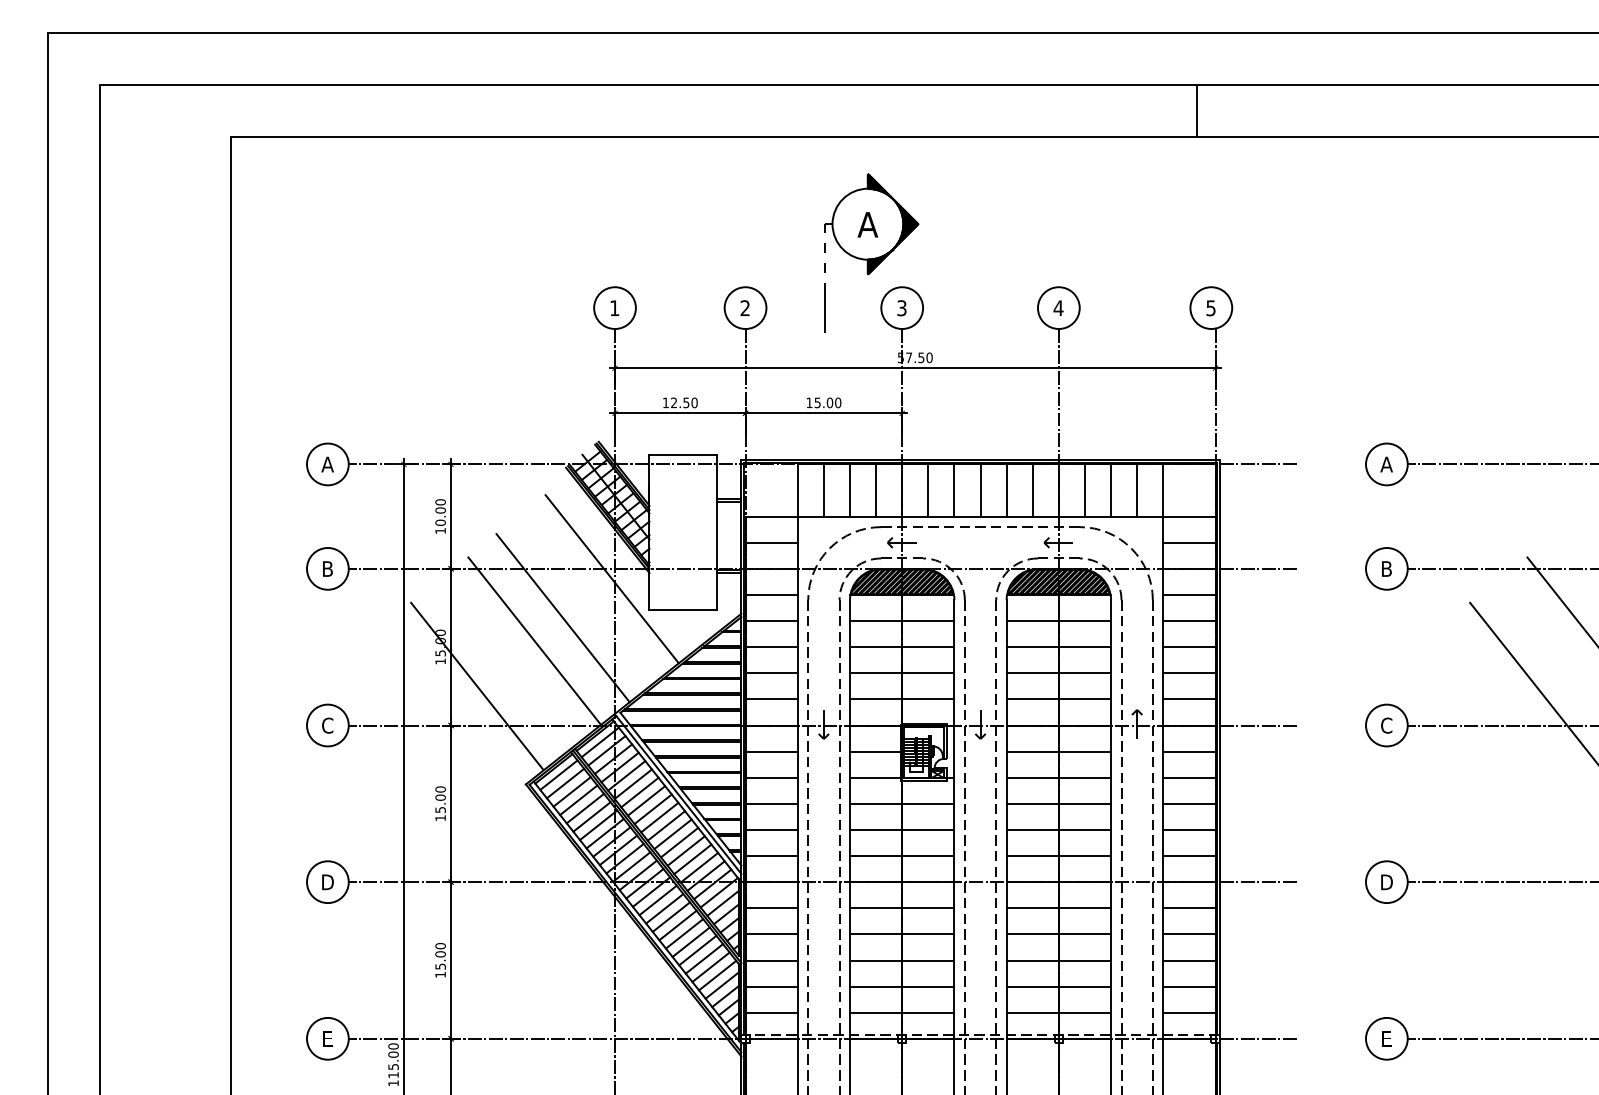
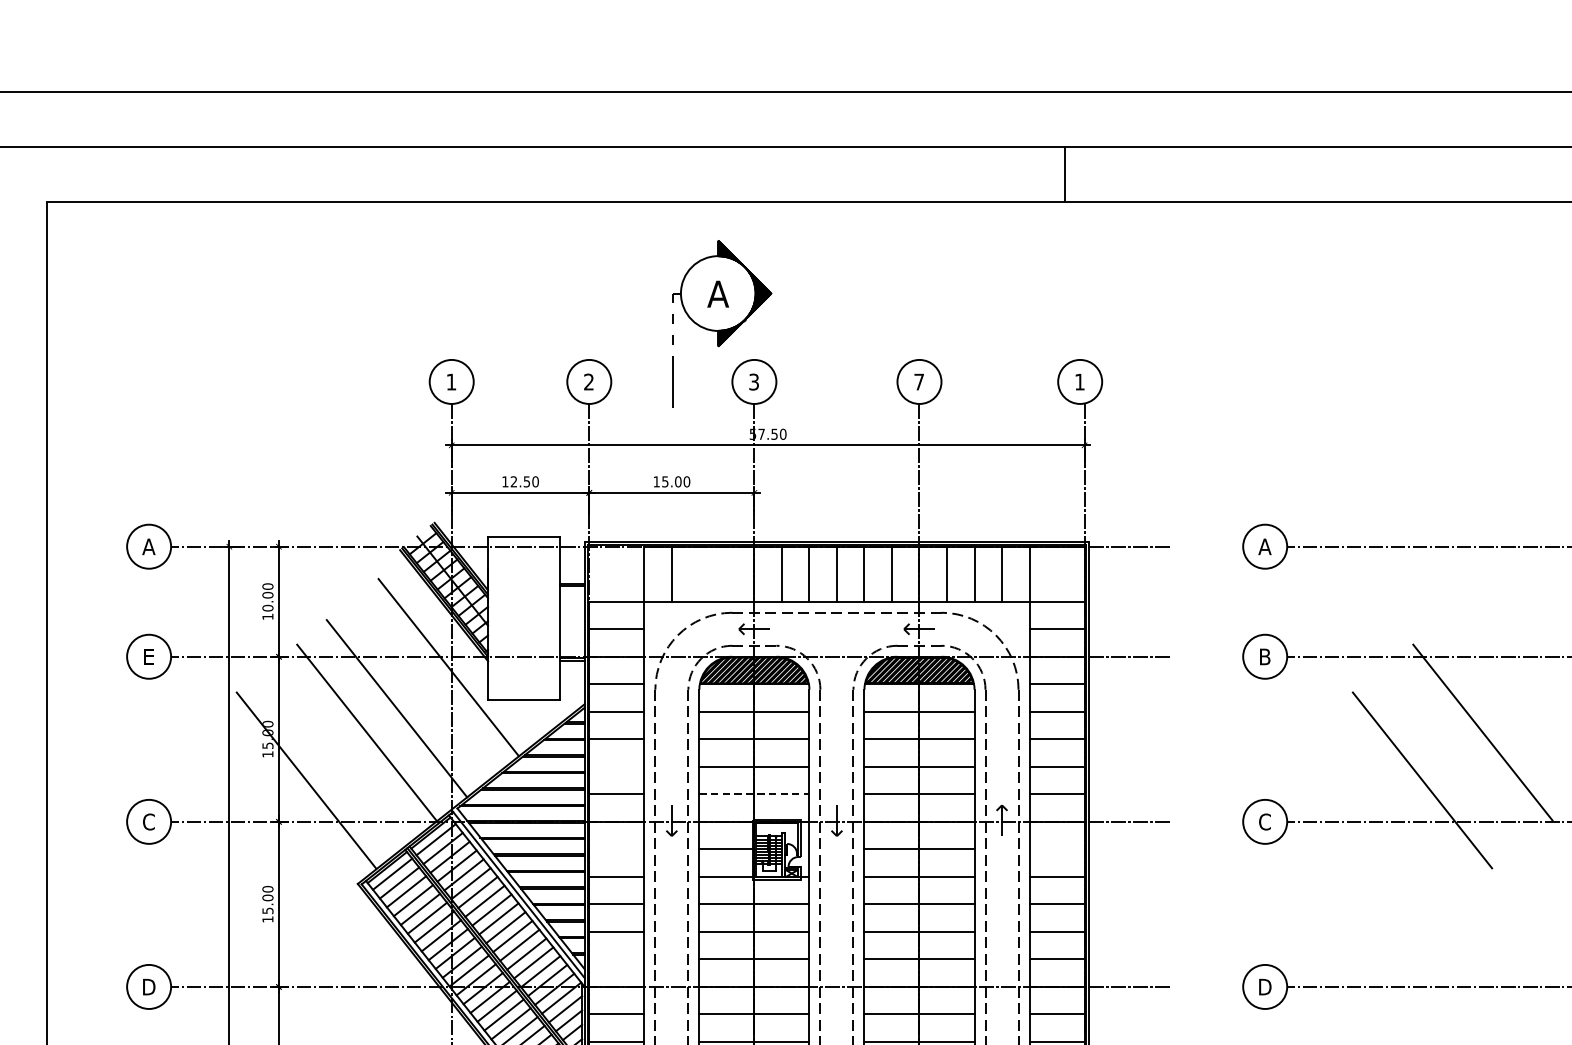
text: (1058, 308) -> (919, 382), 4 -> 7
text: (1210, 308) -> (1079, 382), 5 -> 1
line: (850, 490) -> (699, 574), removed
line: (876, 490) -> (727, 574), removed
text: (327, 568) -> (148, 656), B -> E
line: (771, 673) -> (616, 767), removed
line: (902, 699) -> (754, 794), solid -> dashed
line: (771, 751) -> (616, 849), removed
line: (1189, 751) -> (1057, 849), removed
line: (771, 856) -> (616, 959), removed

